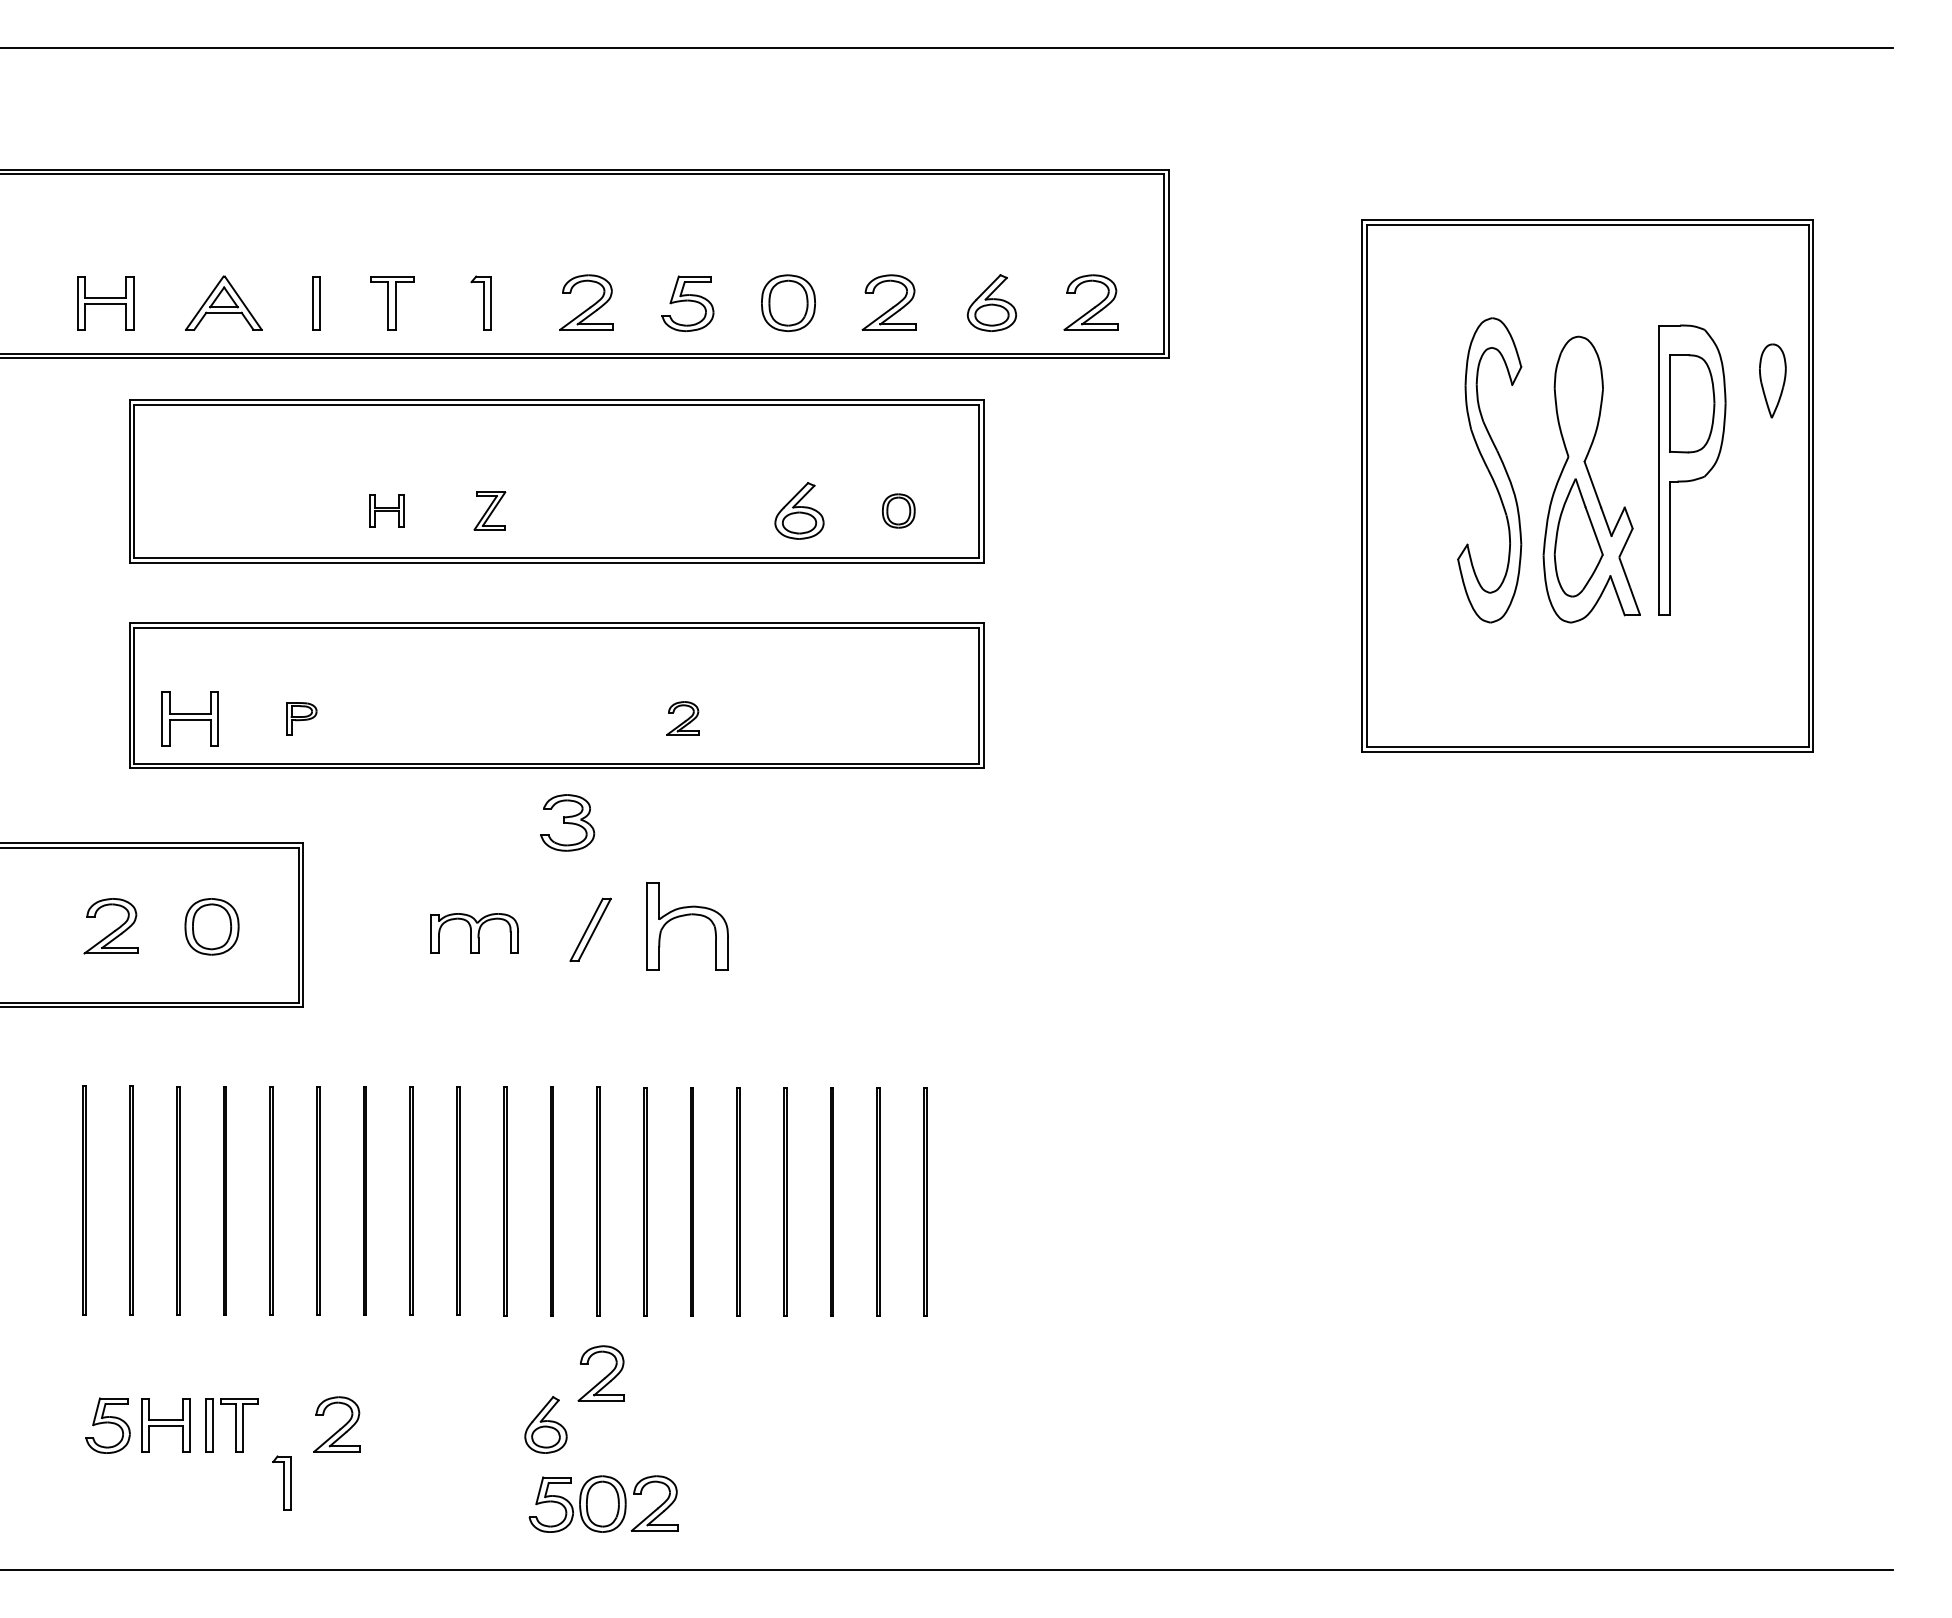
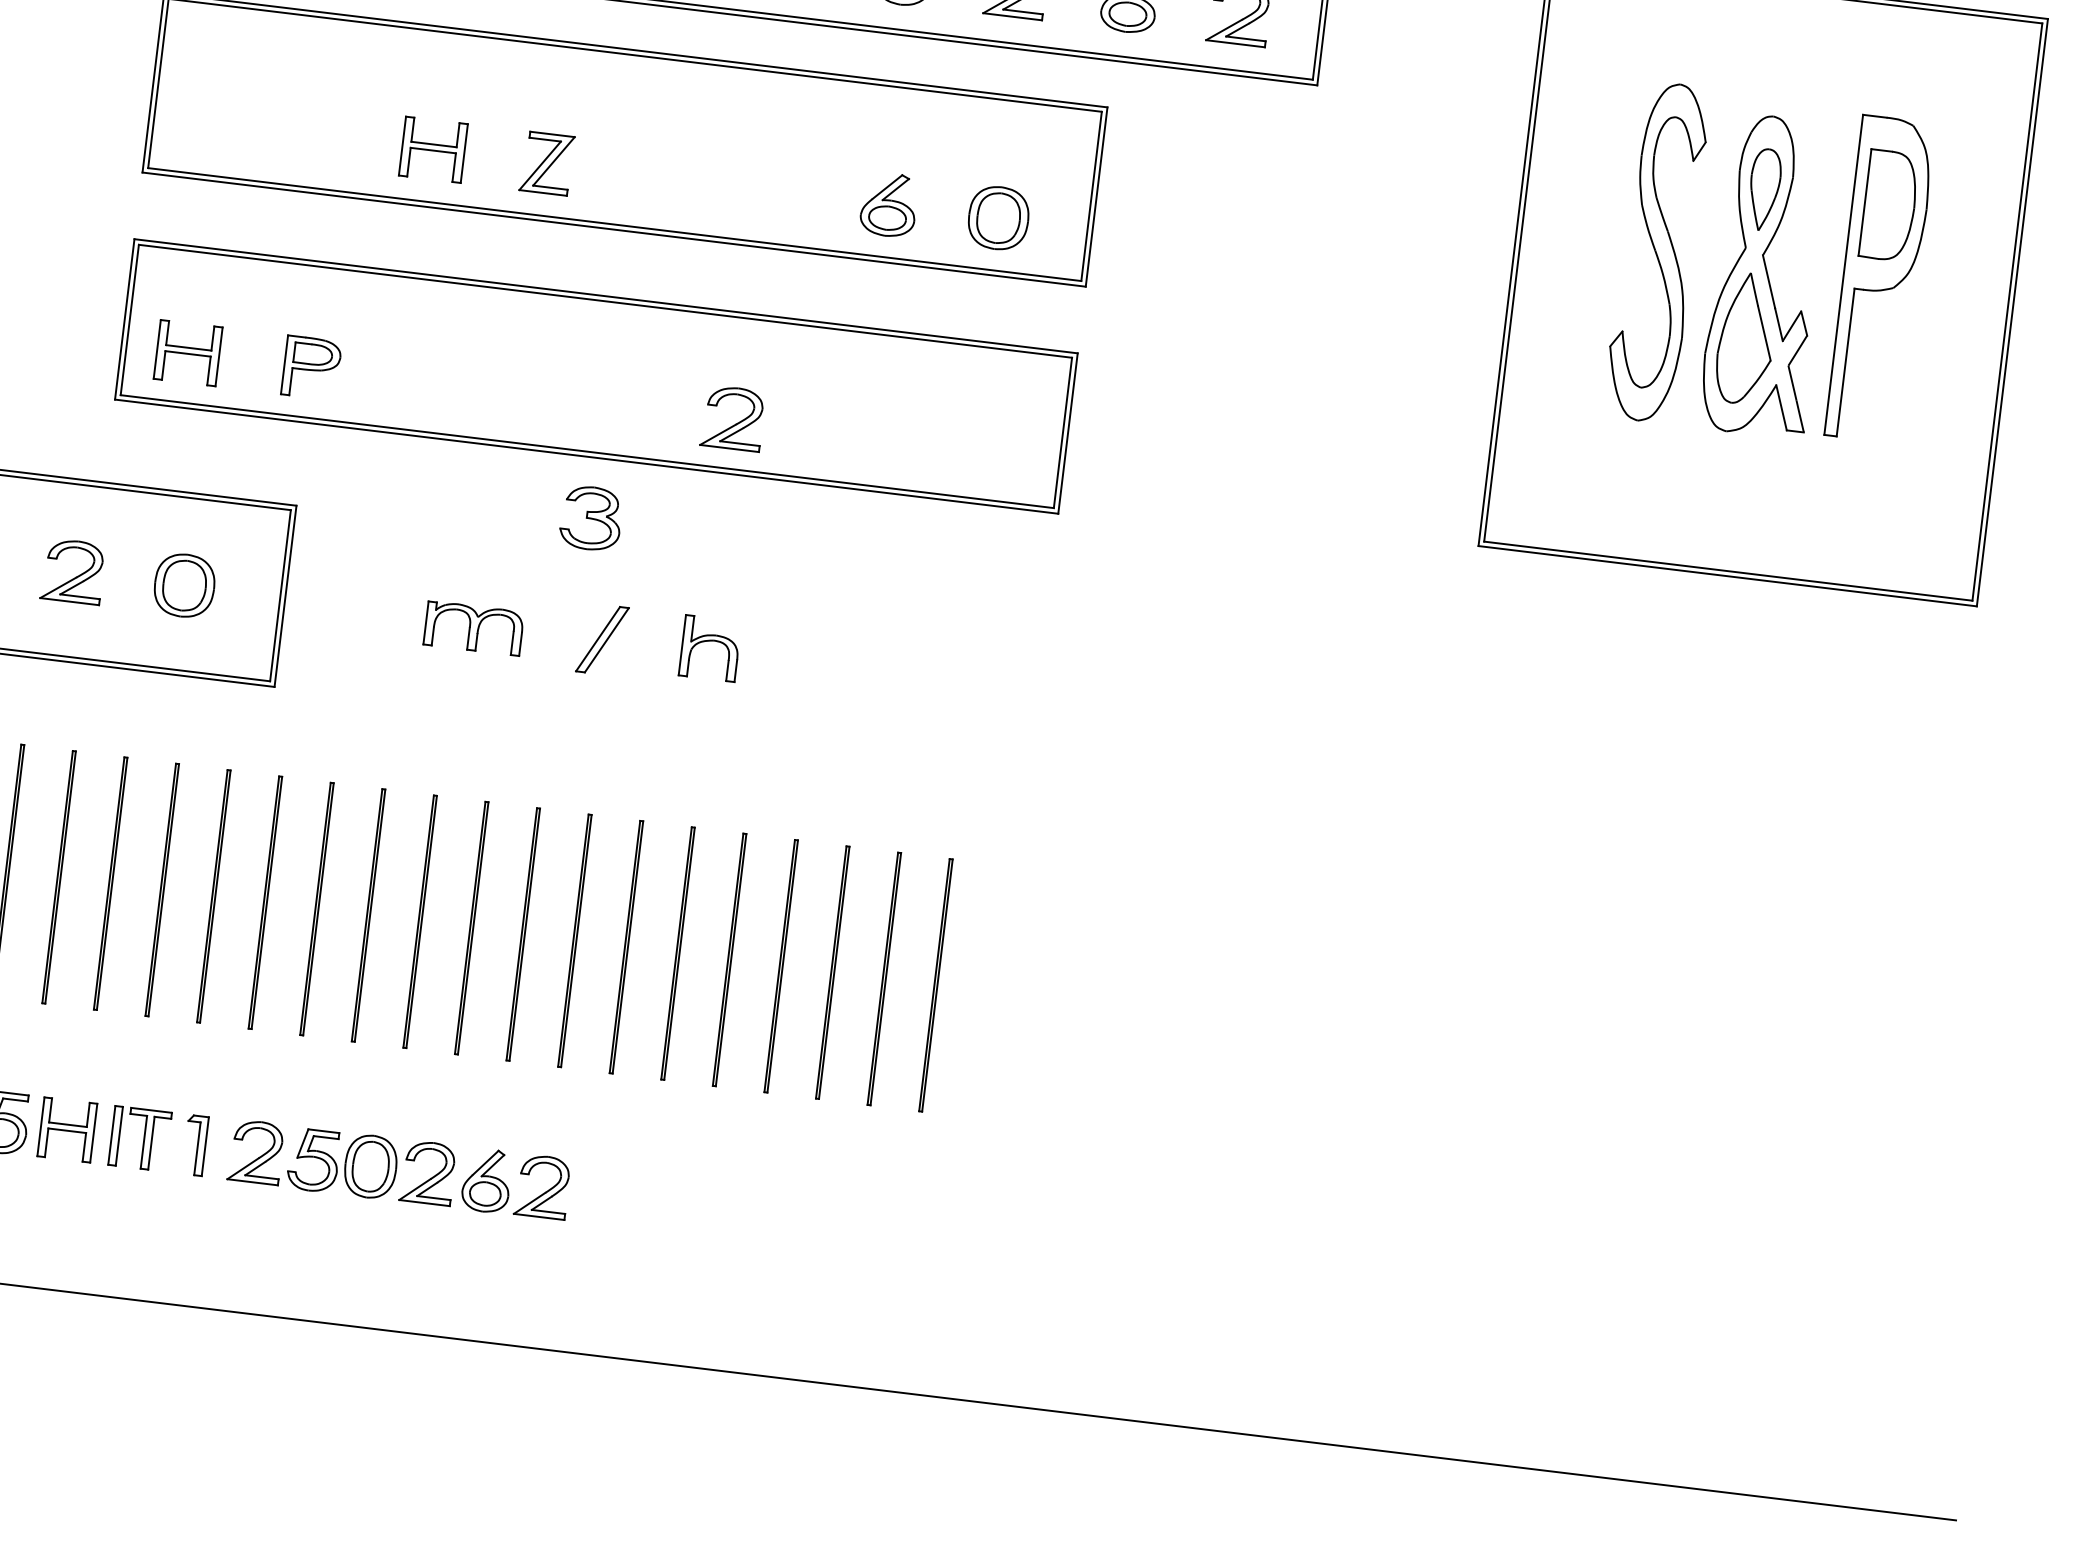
part: (1772, 380) -> (1764, 189), moved
part: (386, 510) -> (432, 149), size x1.67
part: (489, 510) -> (546, 162), size x1.43
part: (898, 510) -> (998, 217), size x1.67
part: (301, 718) -> (311, 367), size x1.67
part: (682, 718) -> (732, 418), size x1.67
part: (687, 925) -> (710, 647), size x0.62
part: (600, 1373) -> (541, 1186), moved
part: (281, 1482) -> (194, 1144), moved
part: (603, 1503) -> (371, 1166), moved

